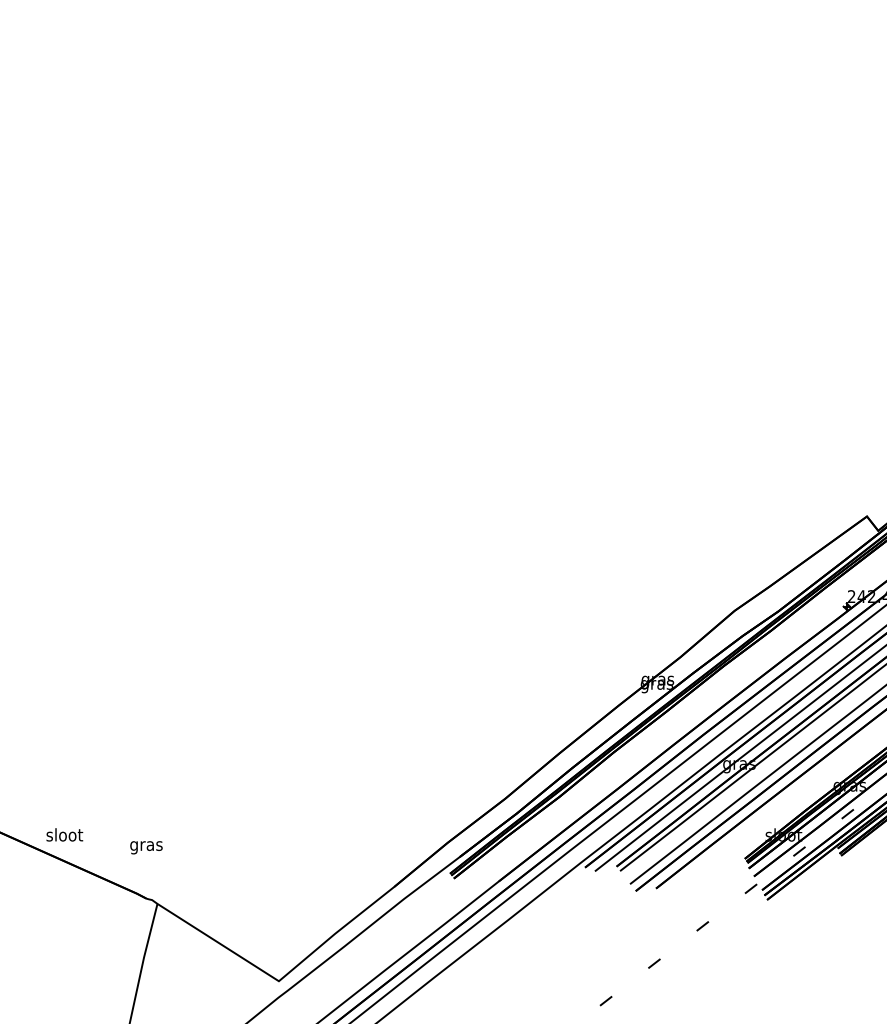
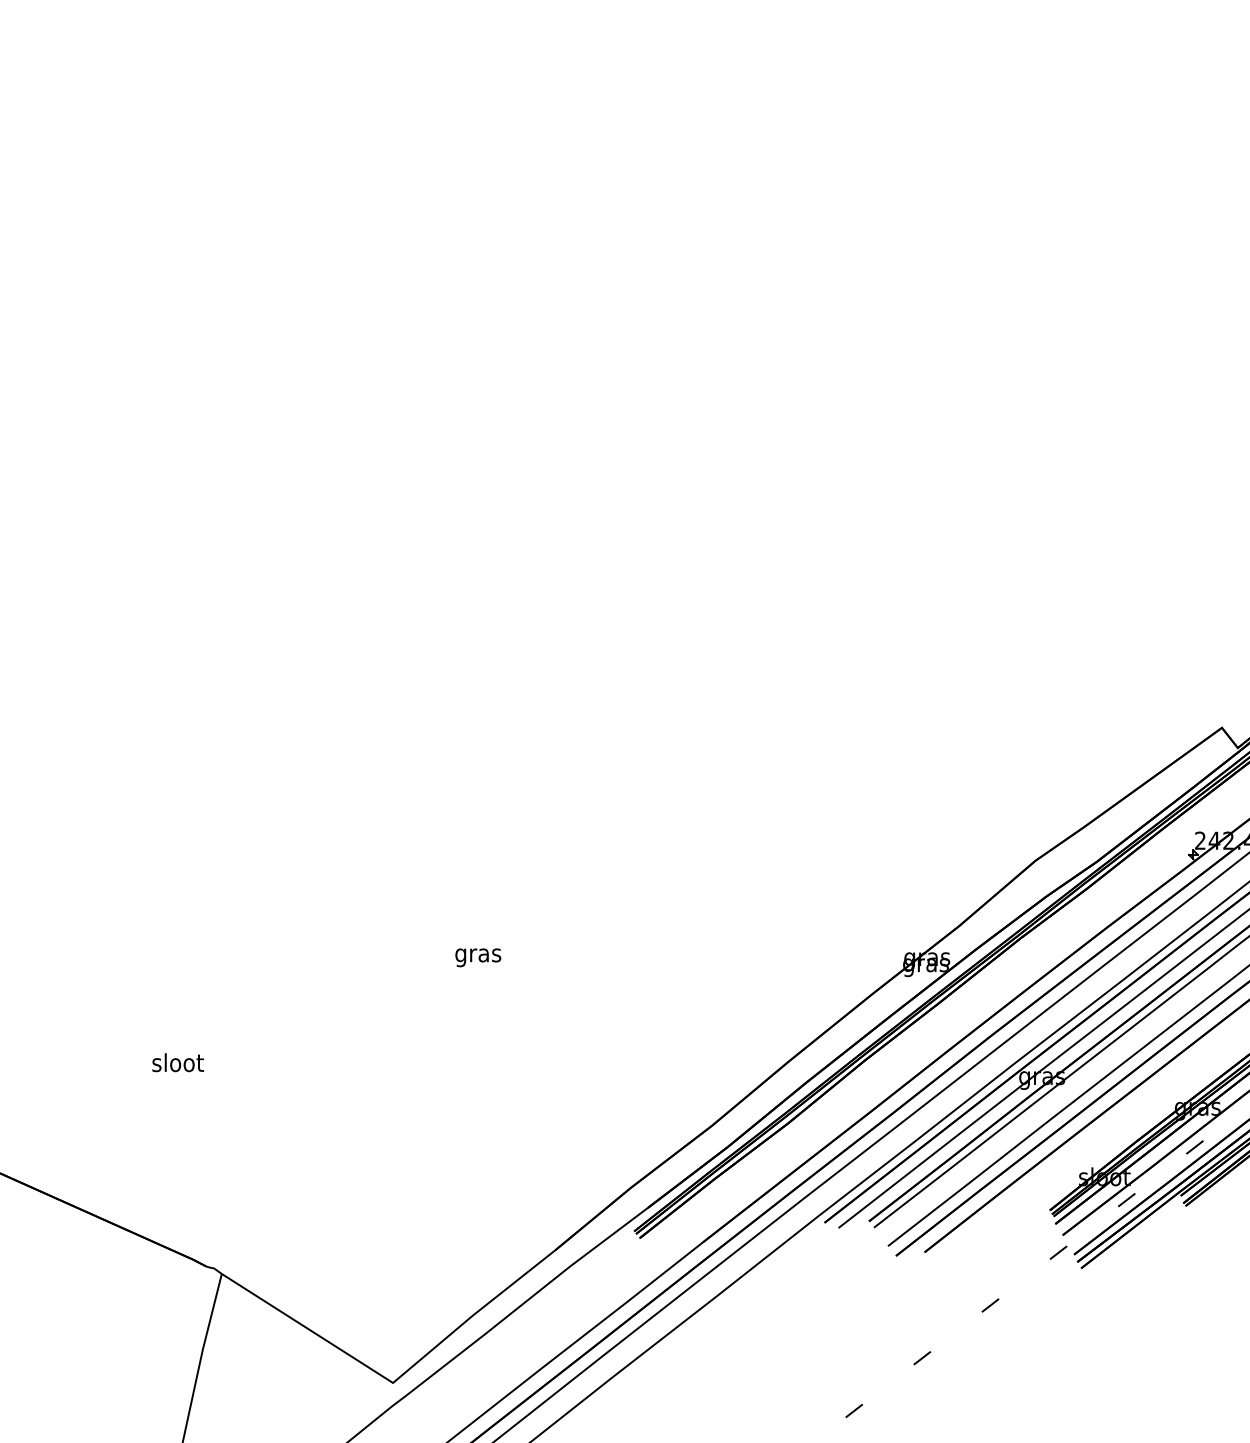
text: (64, 834) -> (177, 1062), moved
text: (146, 847) -> (478, 957), moved

